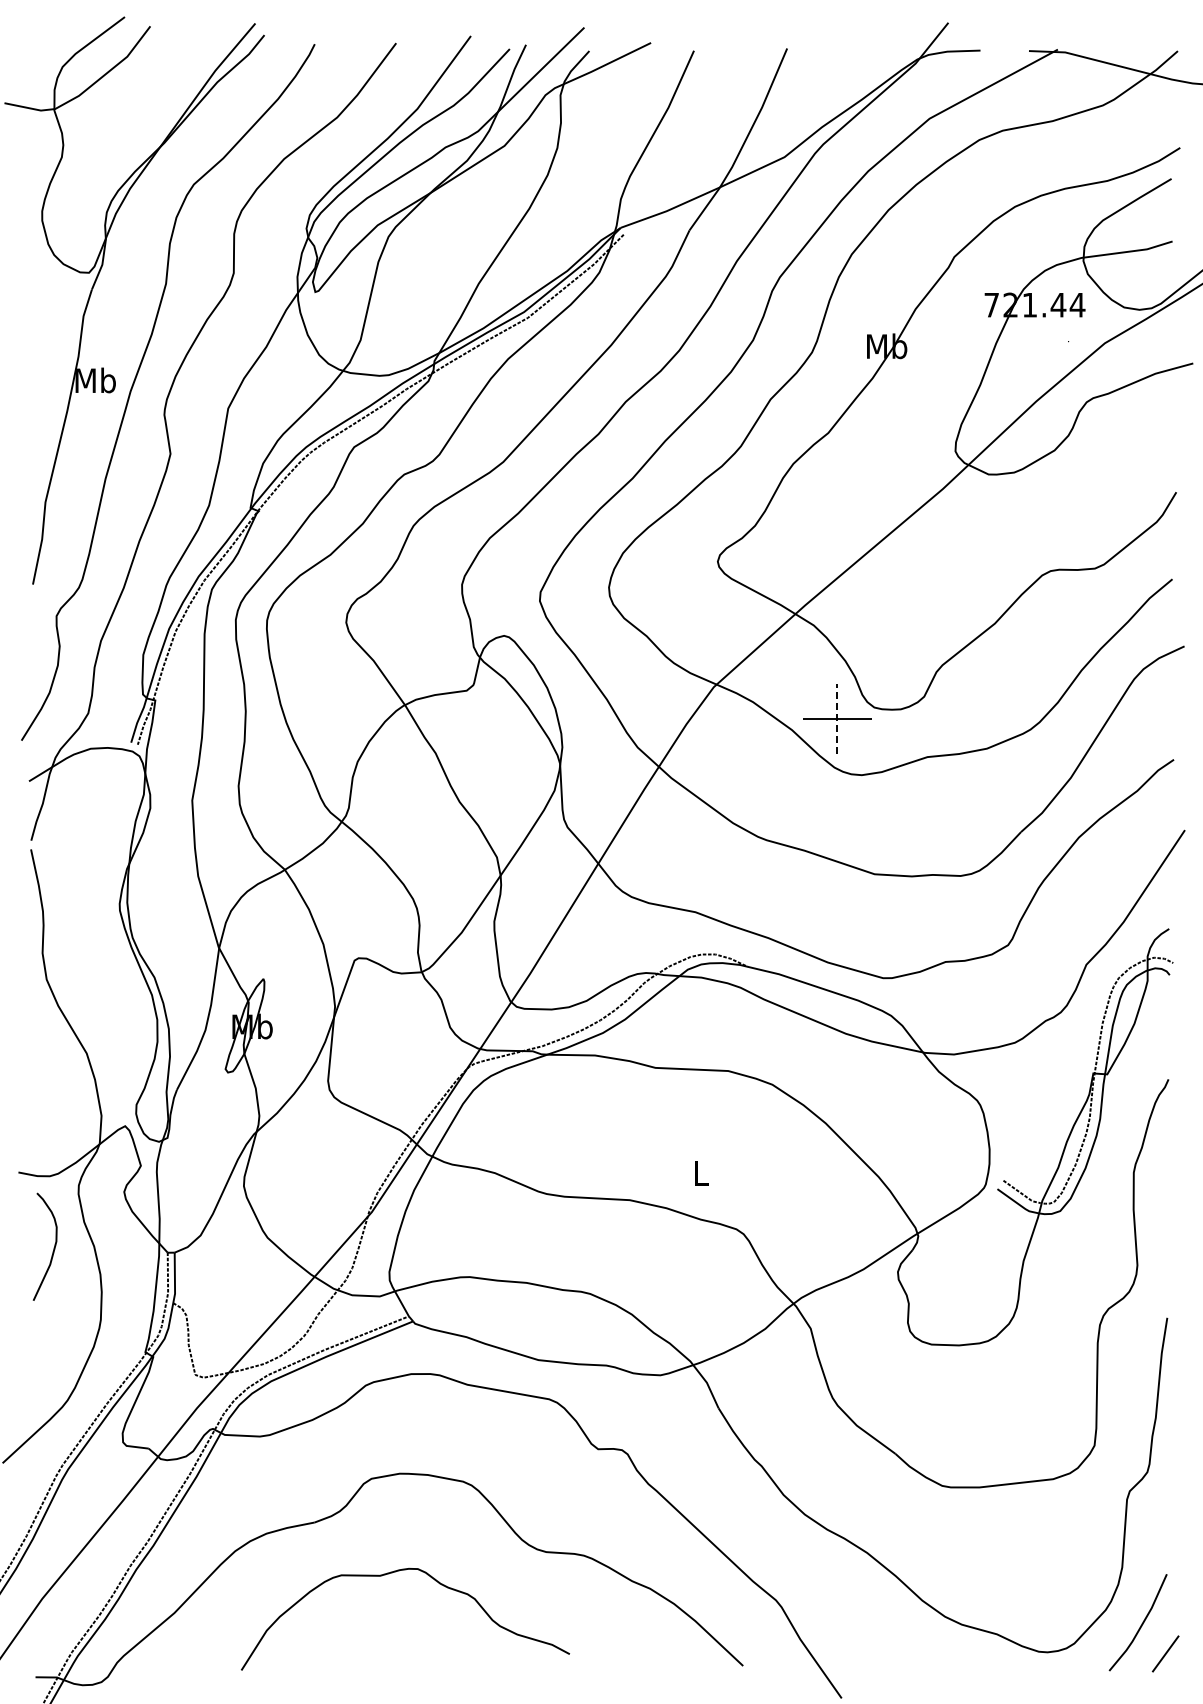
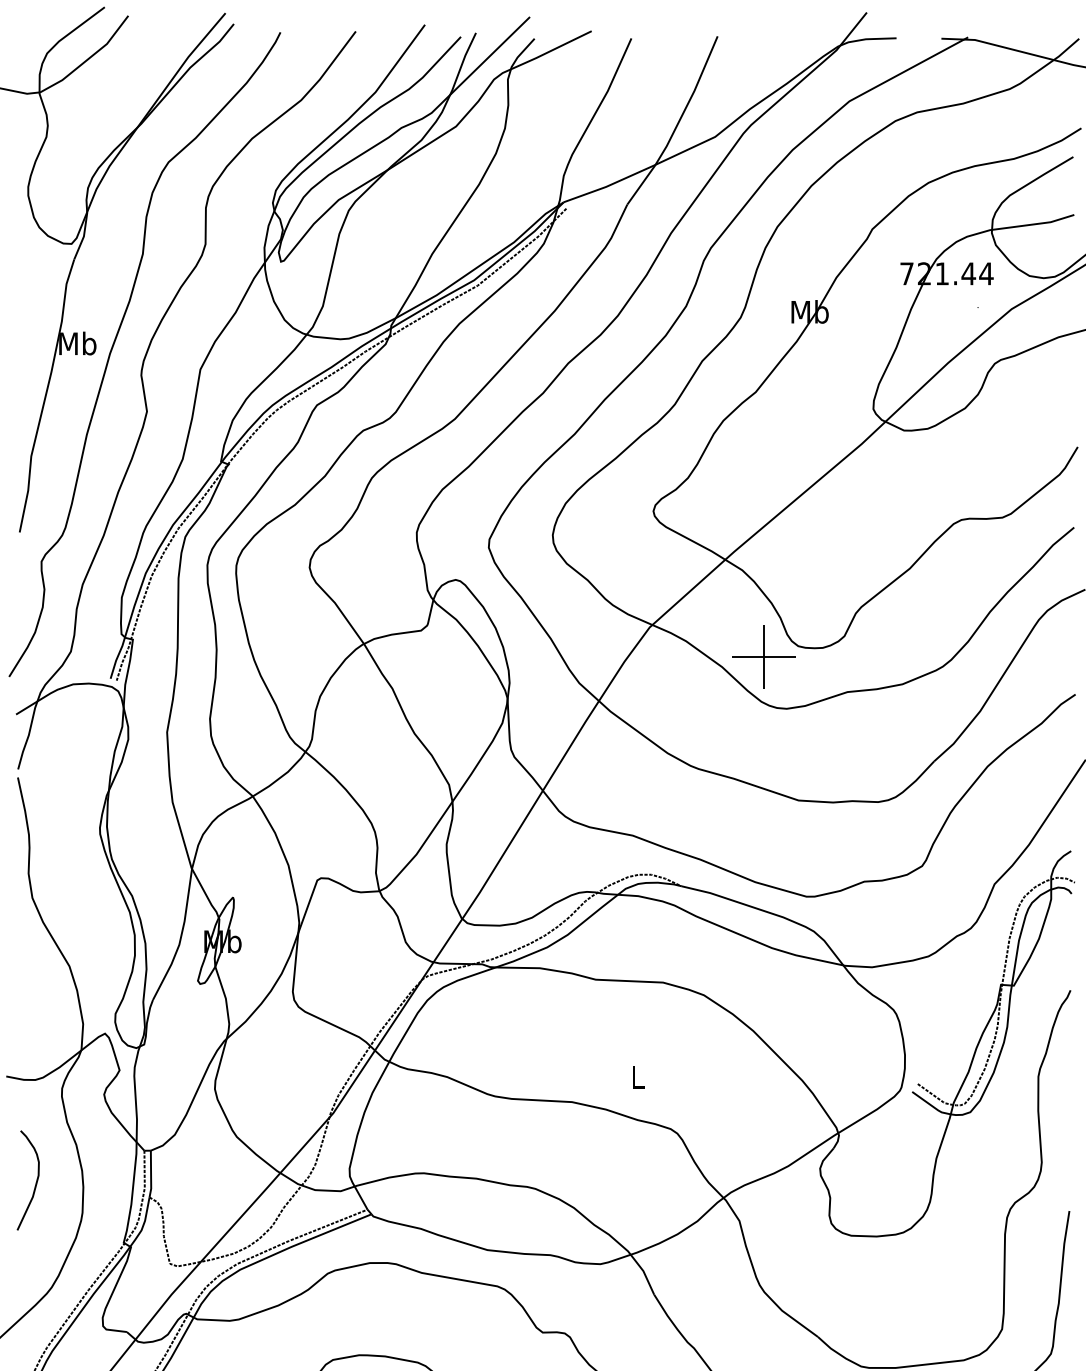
line: (837, 718) -> (764, 656), dashed -> solid
curve: (53, 1247) -> (35, 1181), moved

